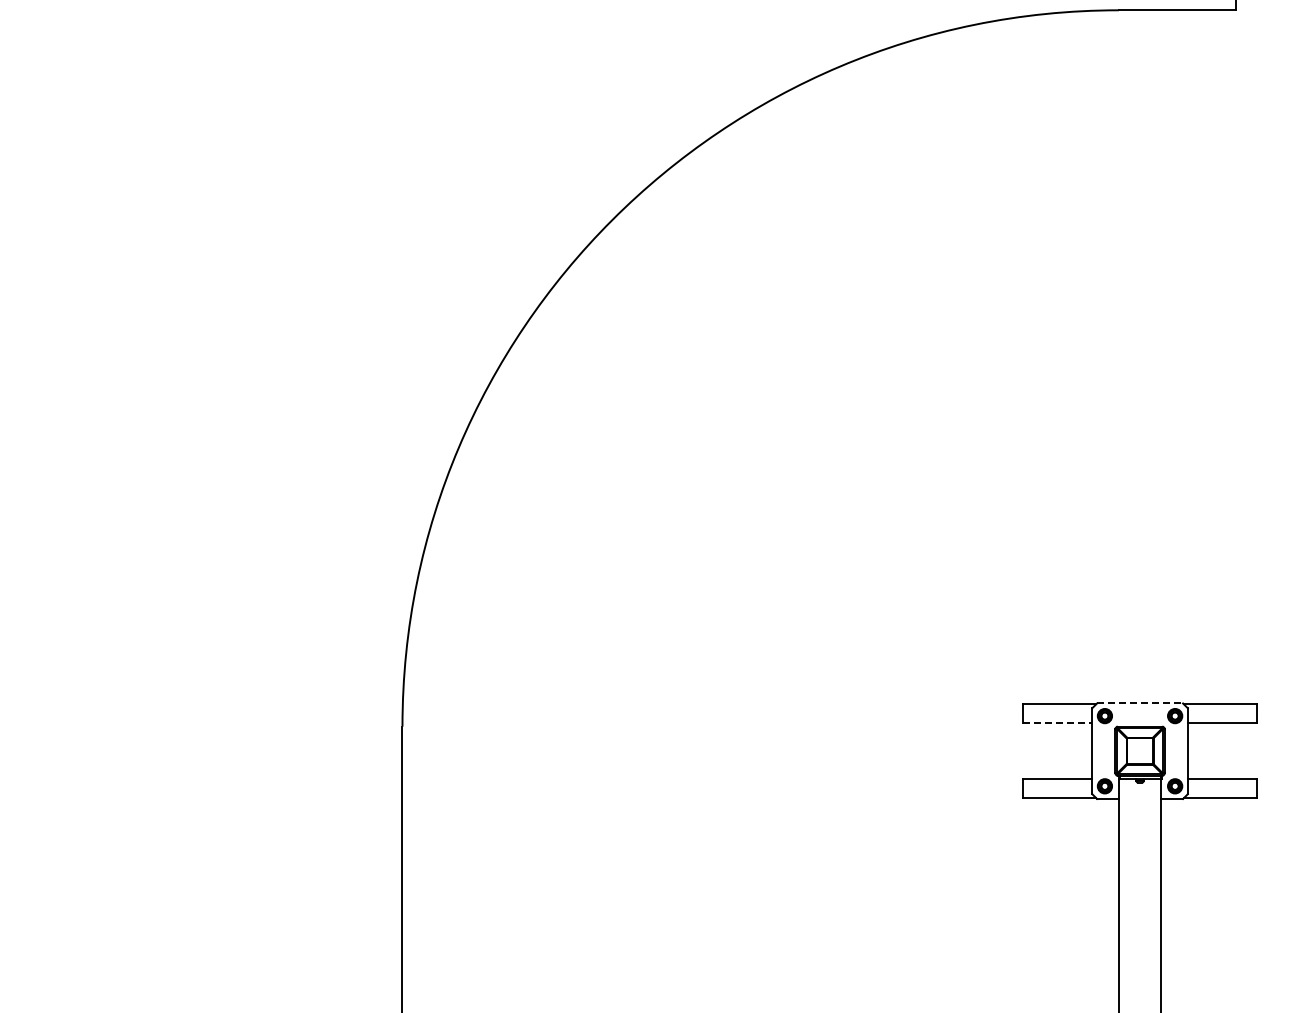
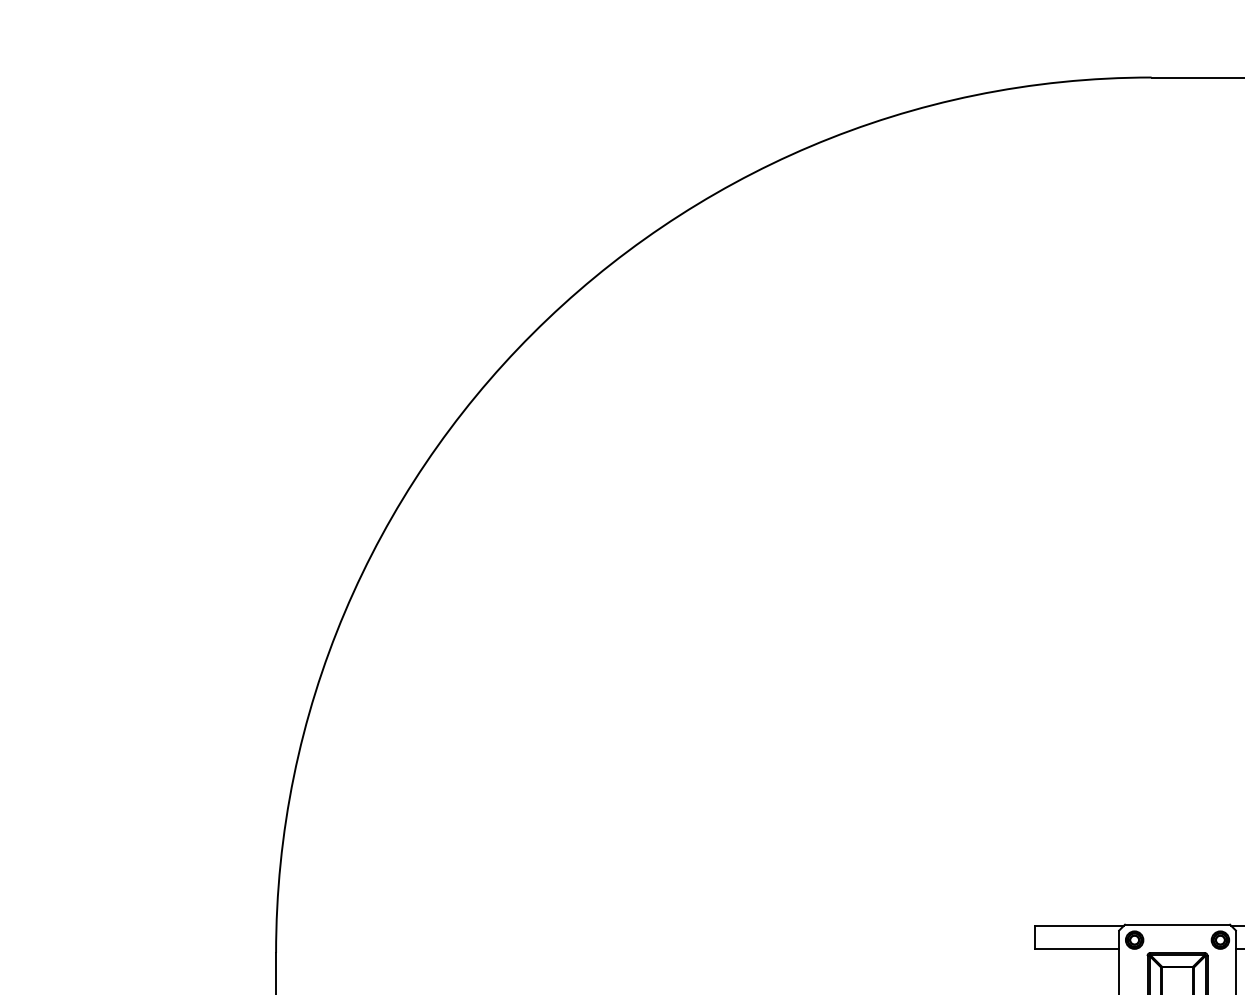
line: (1140, 703) -> (1178, 924), dashed -> solid
line: (1057, 723) -> (1076, 949), dashed -> solid

